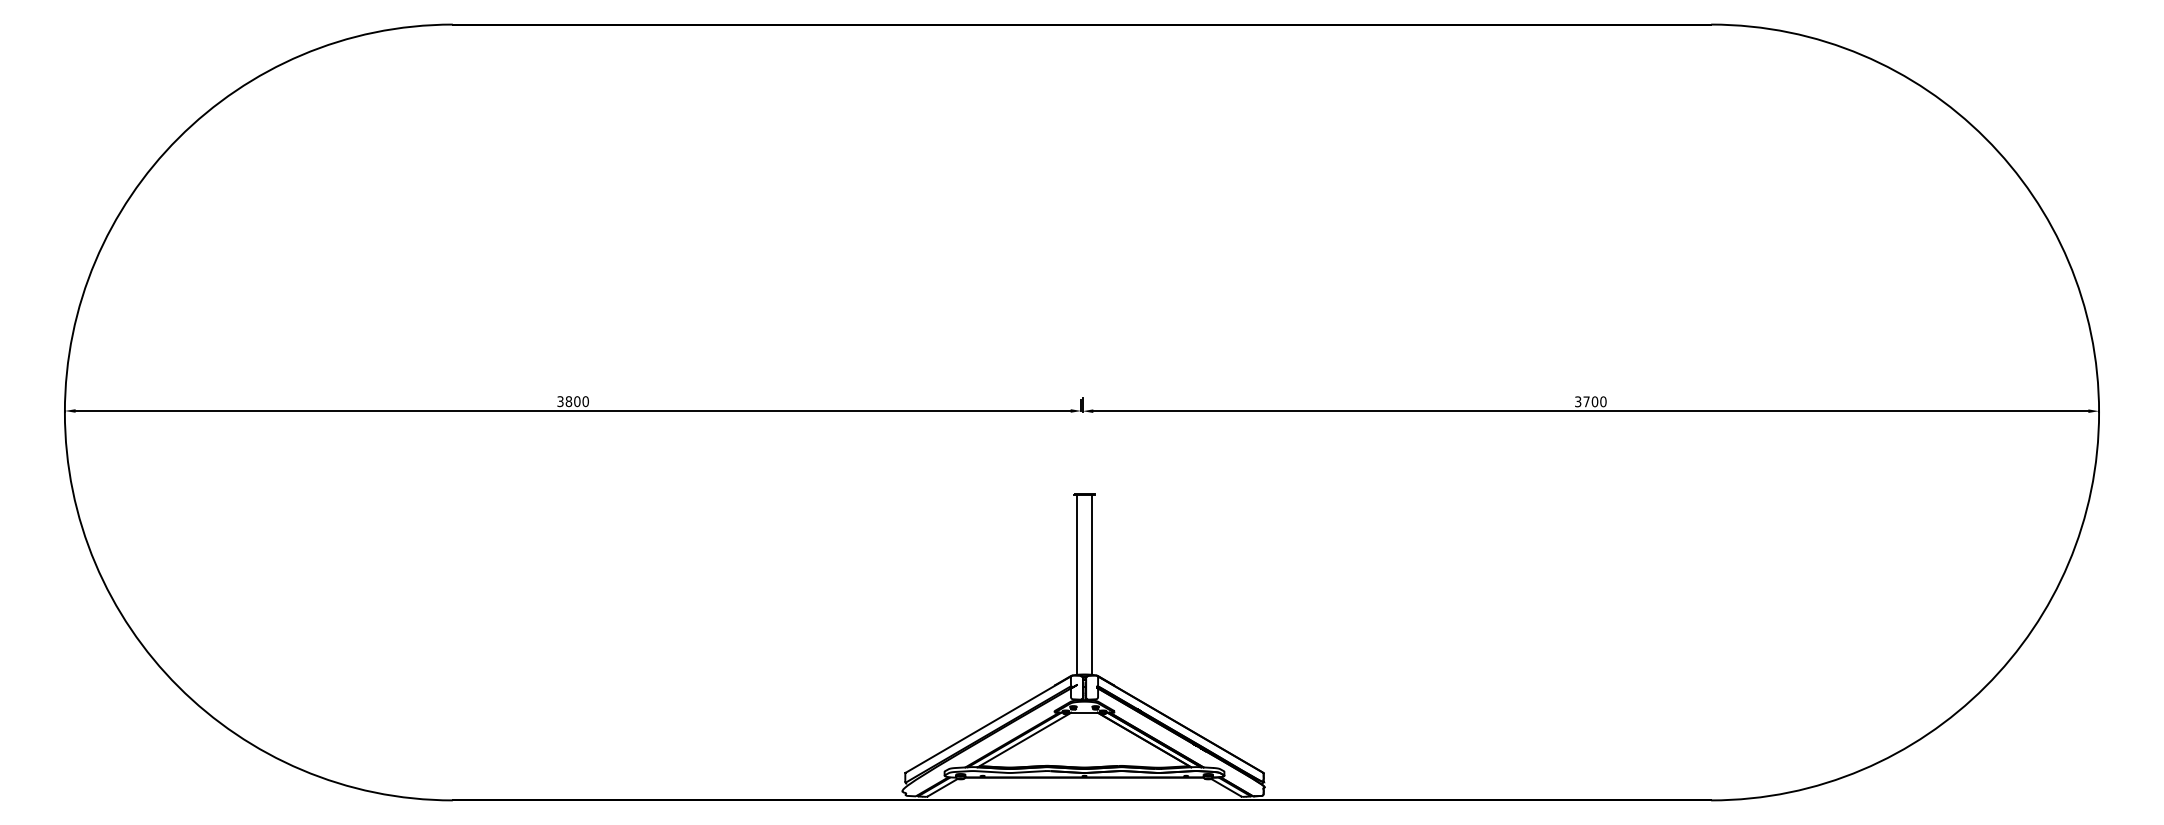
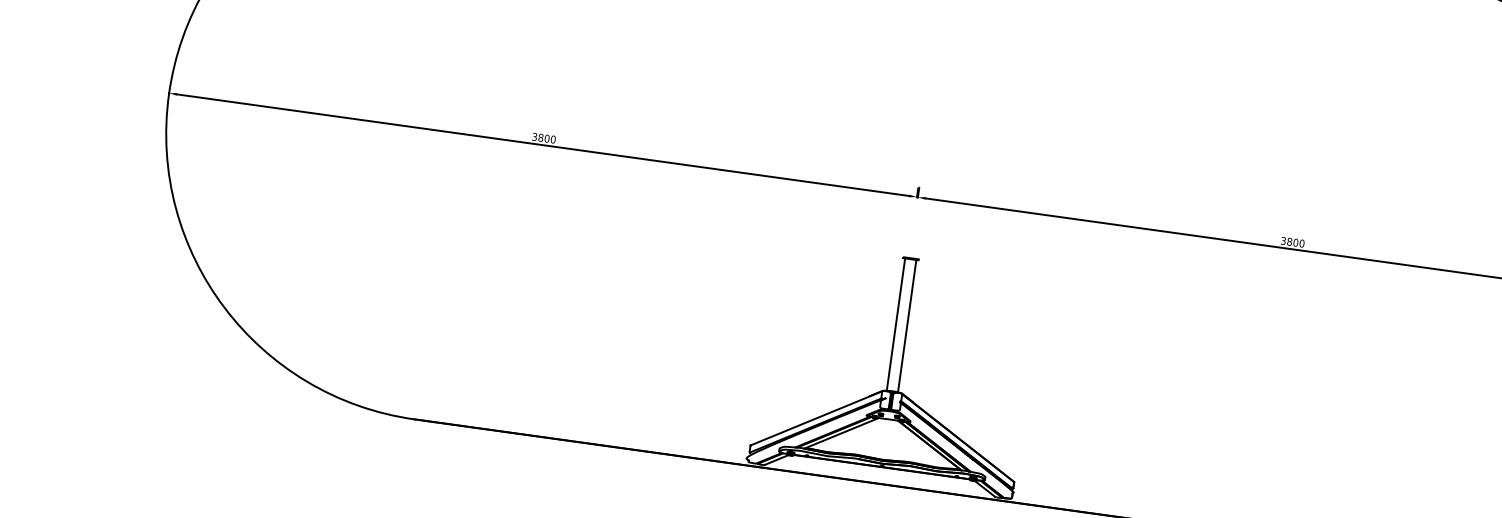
text: (1586, 401) -> (1289, 241), 3700 -> 3800

